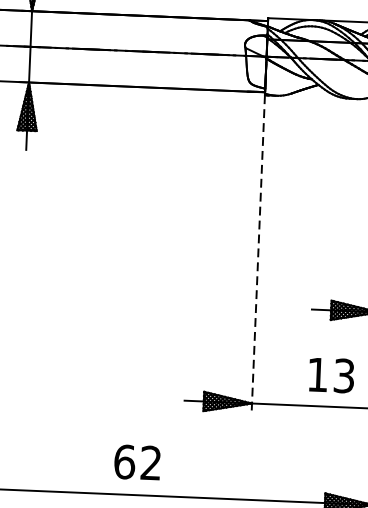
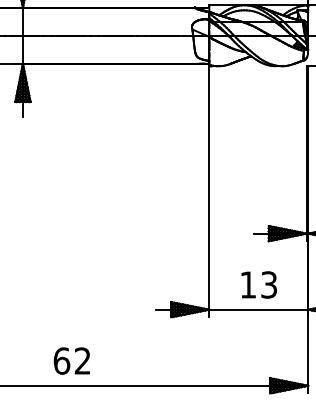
line: (258, 253) -> (209, 191), dashed -> solid
text: (330, 374) -> (258, 284), moved
text: (136, 461) -> (71, 360), moved

